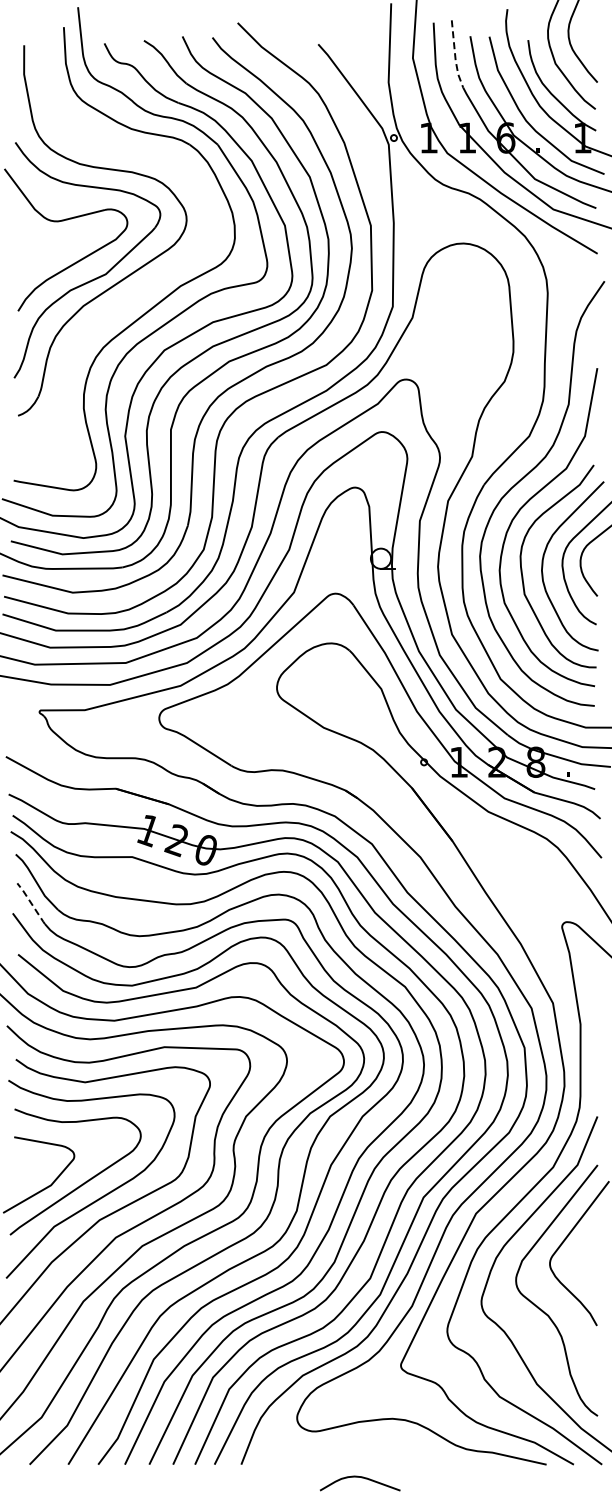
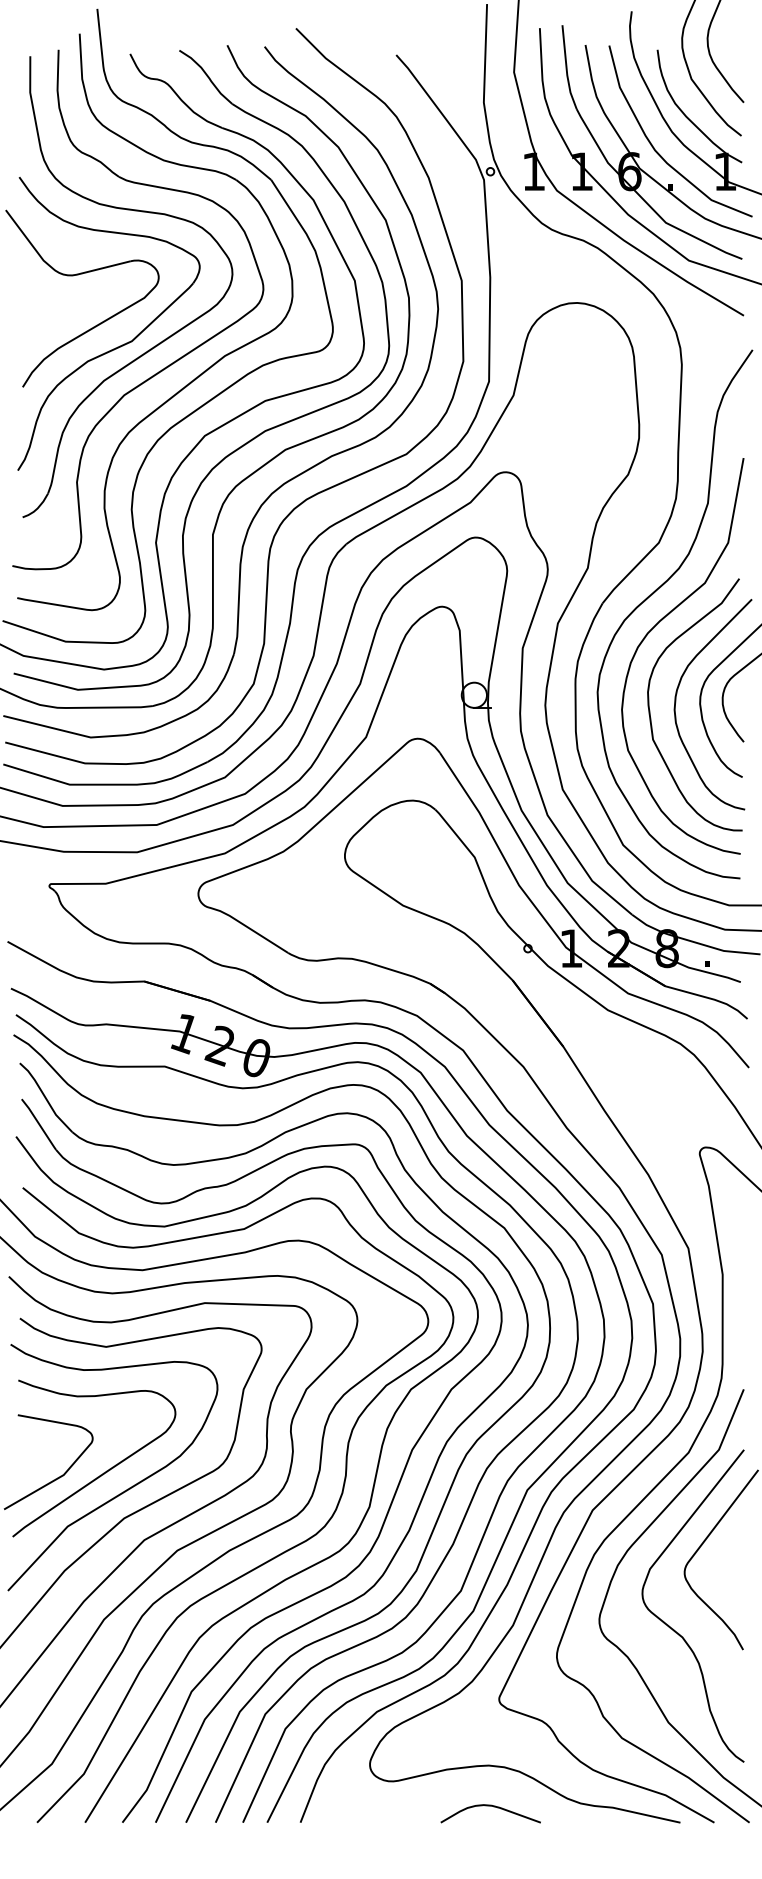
line: (455, 56) -> (567, 70), dashed -> solid
part: (137, 291) -> (171, 362), added
line: (31, 903) -> (39, 1124), dashed -> solid
curve: (361, 1478) -> (492, 1807), moved

